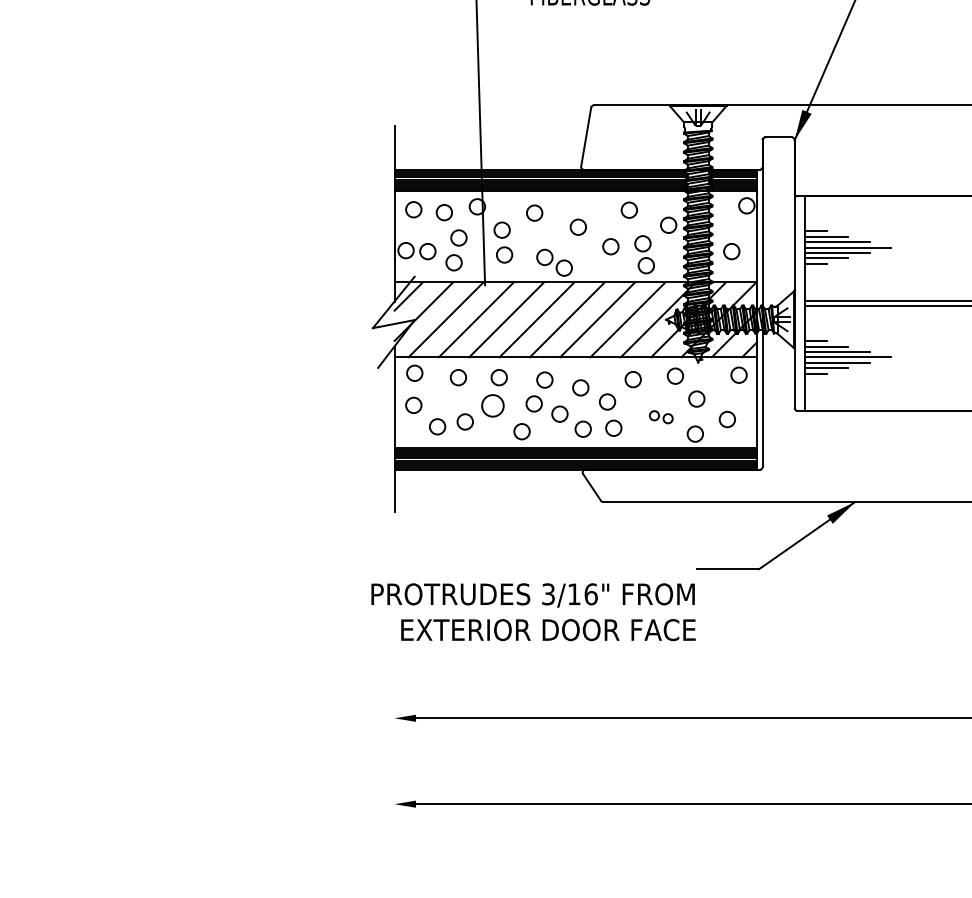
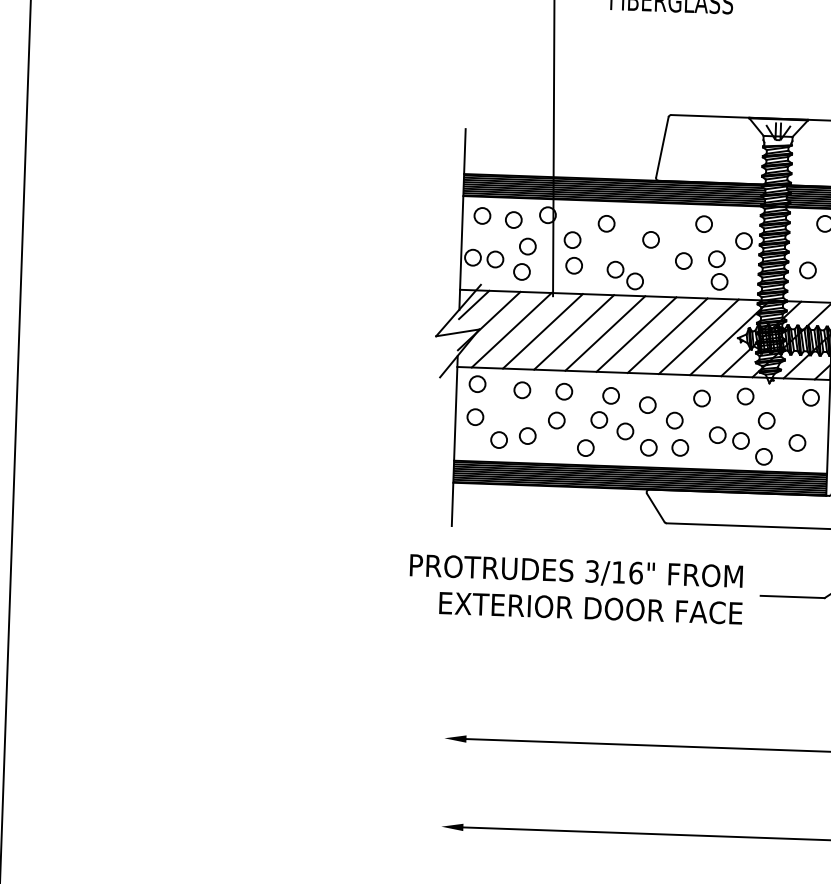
circle: (492, 405) -> (556, 420), size x0.71
part: (661, 417) -> (729, 438), size x1.67
text: (533, 612) -> (576, 589), moved

